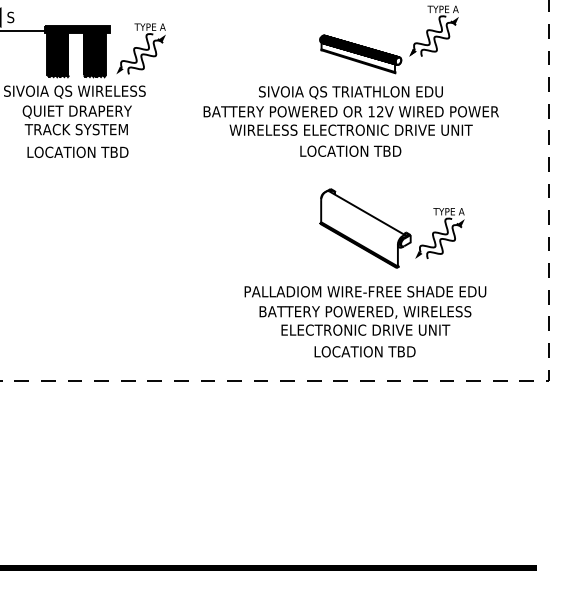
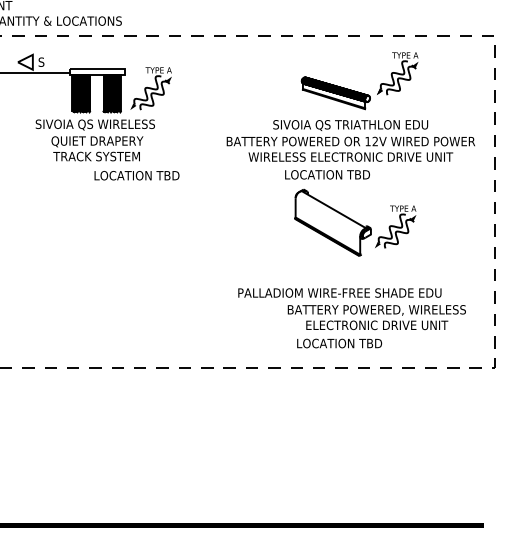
fill: (77, 29) -> (97, 72), removed
text: (350, 110) -> (350, 140), moved
text: (77, 152) -> (136, 175), moved
part: (392, 228) -> (355, 222), moved
text: (364, 320) -> (376, 317), moved

